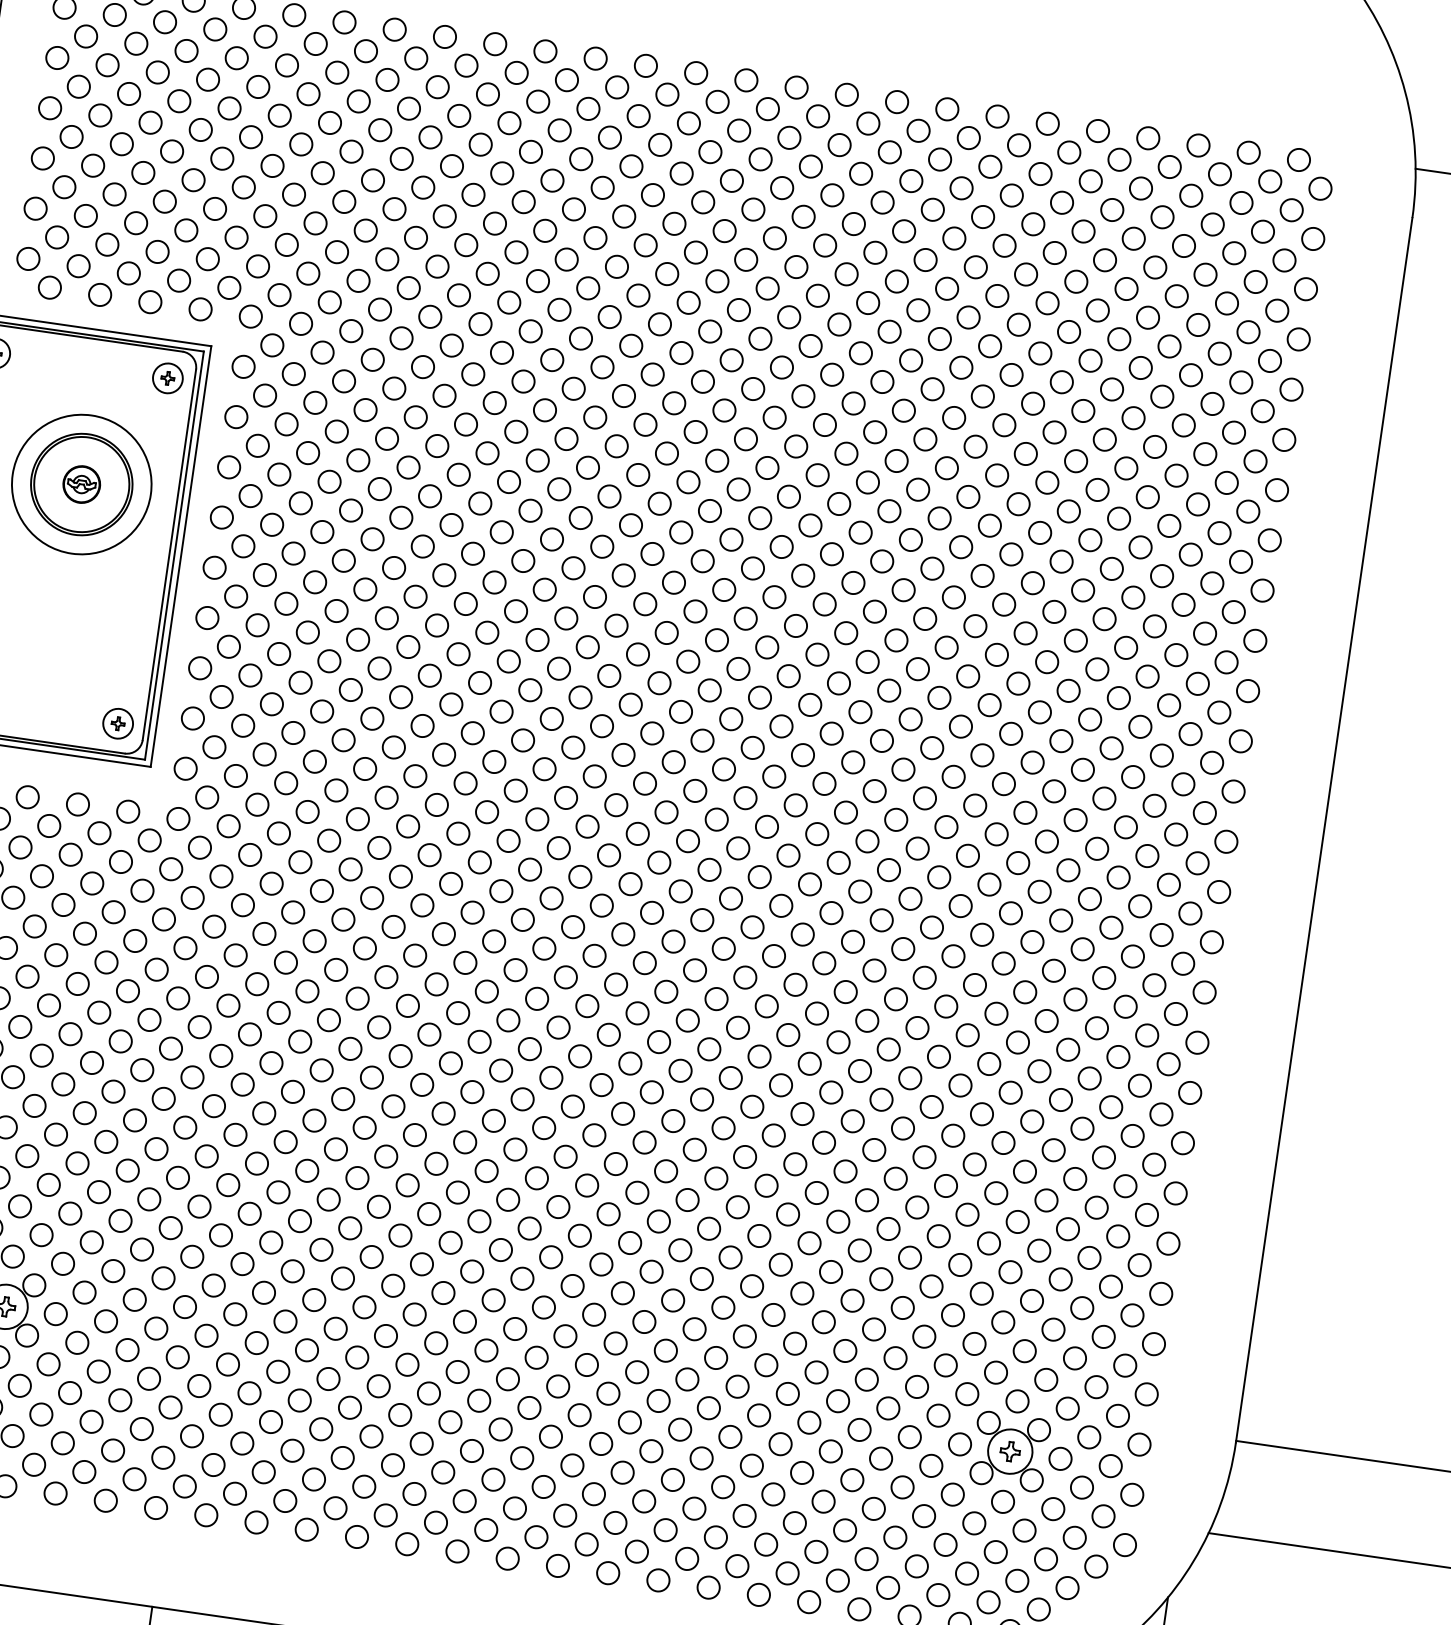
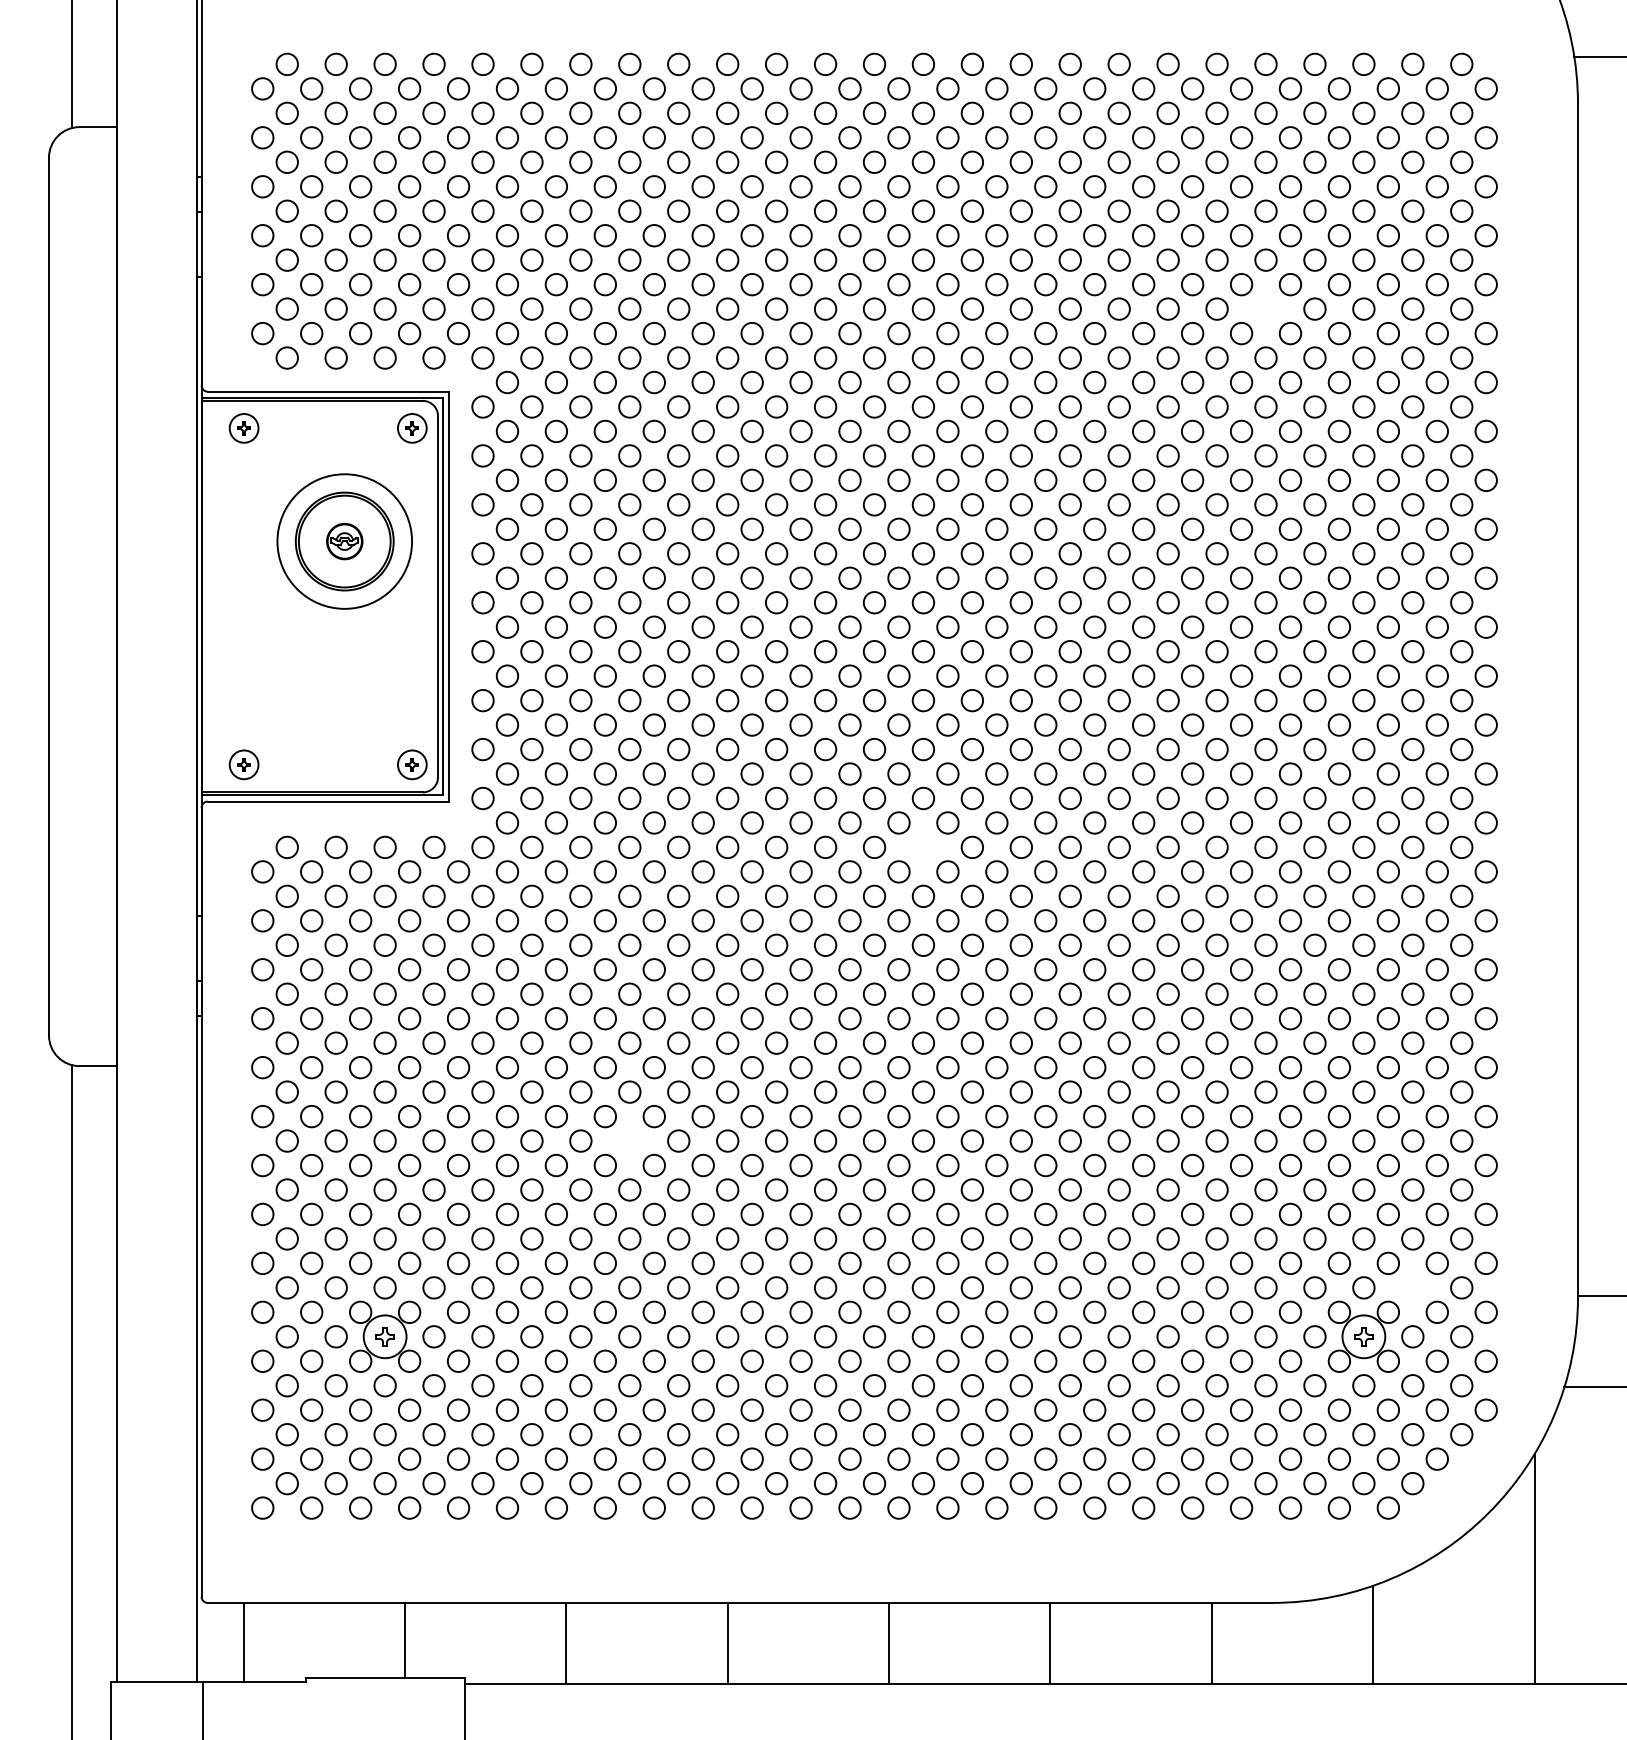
circle: (1061, 381) -> (1265, 308), removed
circle: (629, 883) -> (922, 846), removed
circle: (285, 1141) -> (629, 1140), removed
circle: (1067, 1408) -> (1412, 1287), removed

